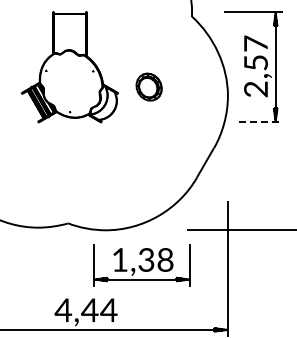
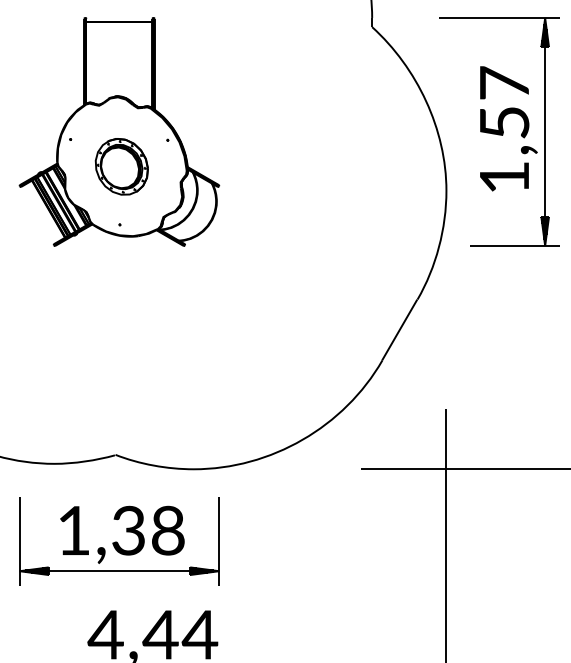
part: (148, 86) -> (120, 165), moved
text: (255, 89) -> (503, 177), 2,57 -> 1,57
line: (260, 122) -> (513, 246), dashed -> solid
part: (141, 265) -> (118, 542), moved

